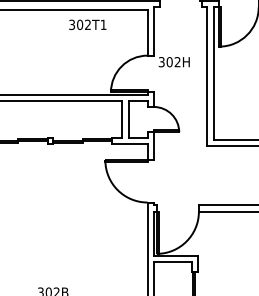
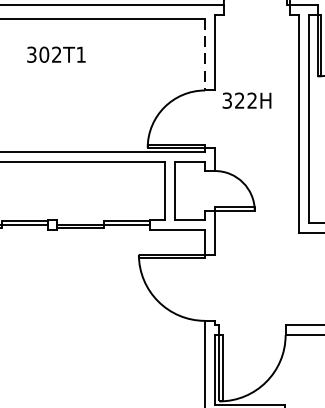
text: (87, 24) -> (55, 54), moved
line: (147, 32) -> (204, 54), solid -> dashed
text: (169, 62) -> (239, 101), 302H -> 322H

